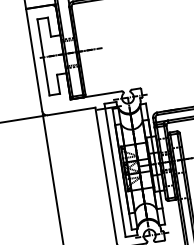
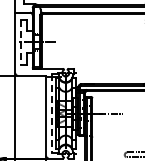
line: (42, 58) -> (20, 42), solid -> dashed
line: (114, 171) -> (51, 114), solid -> dashed

